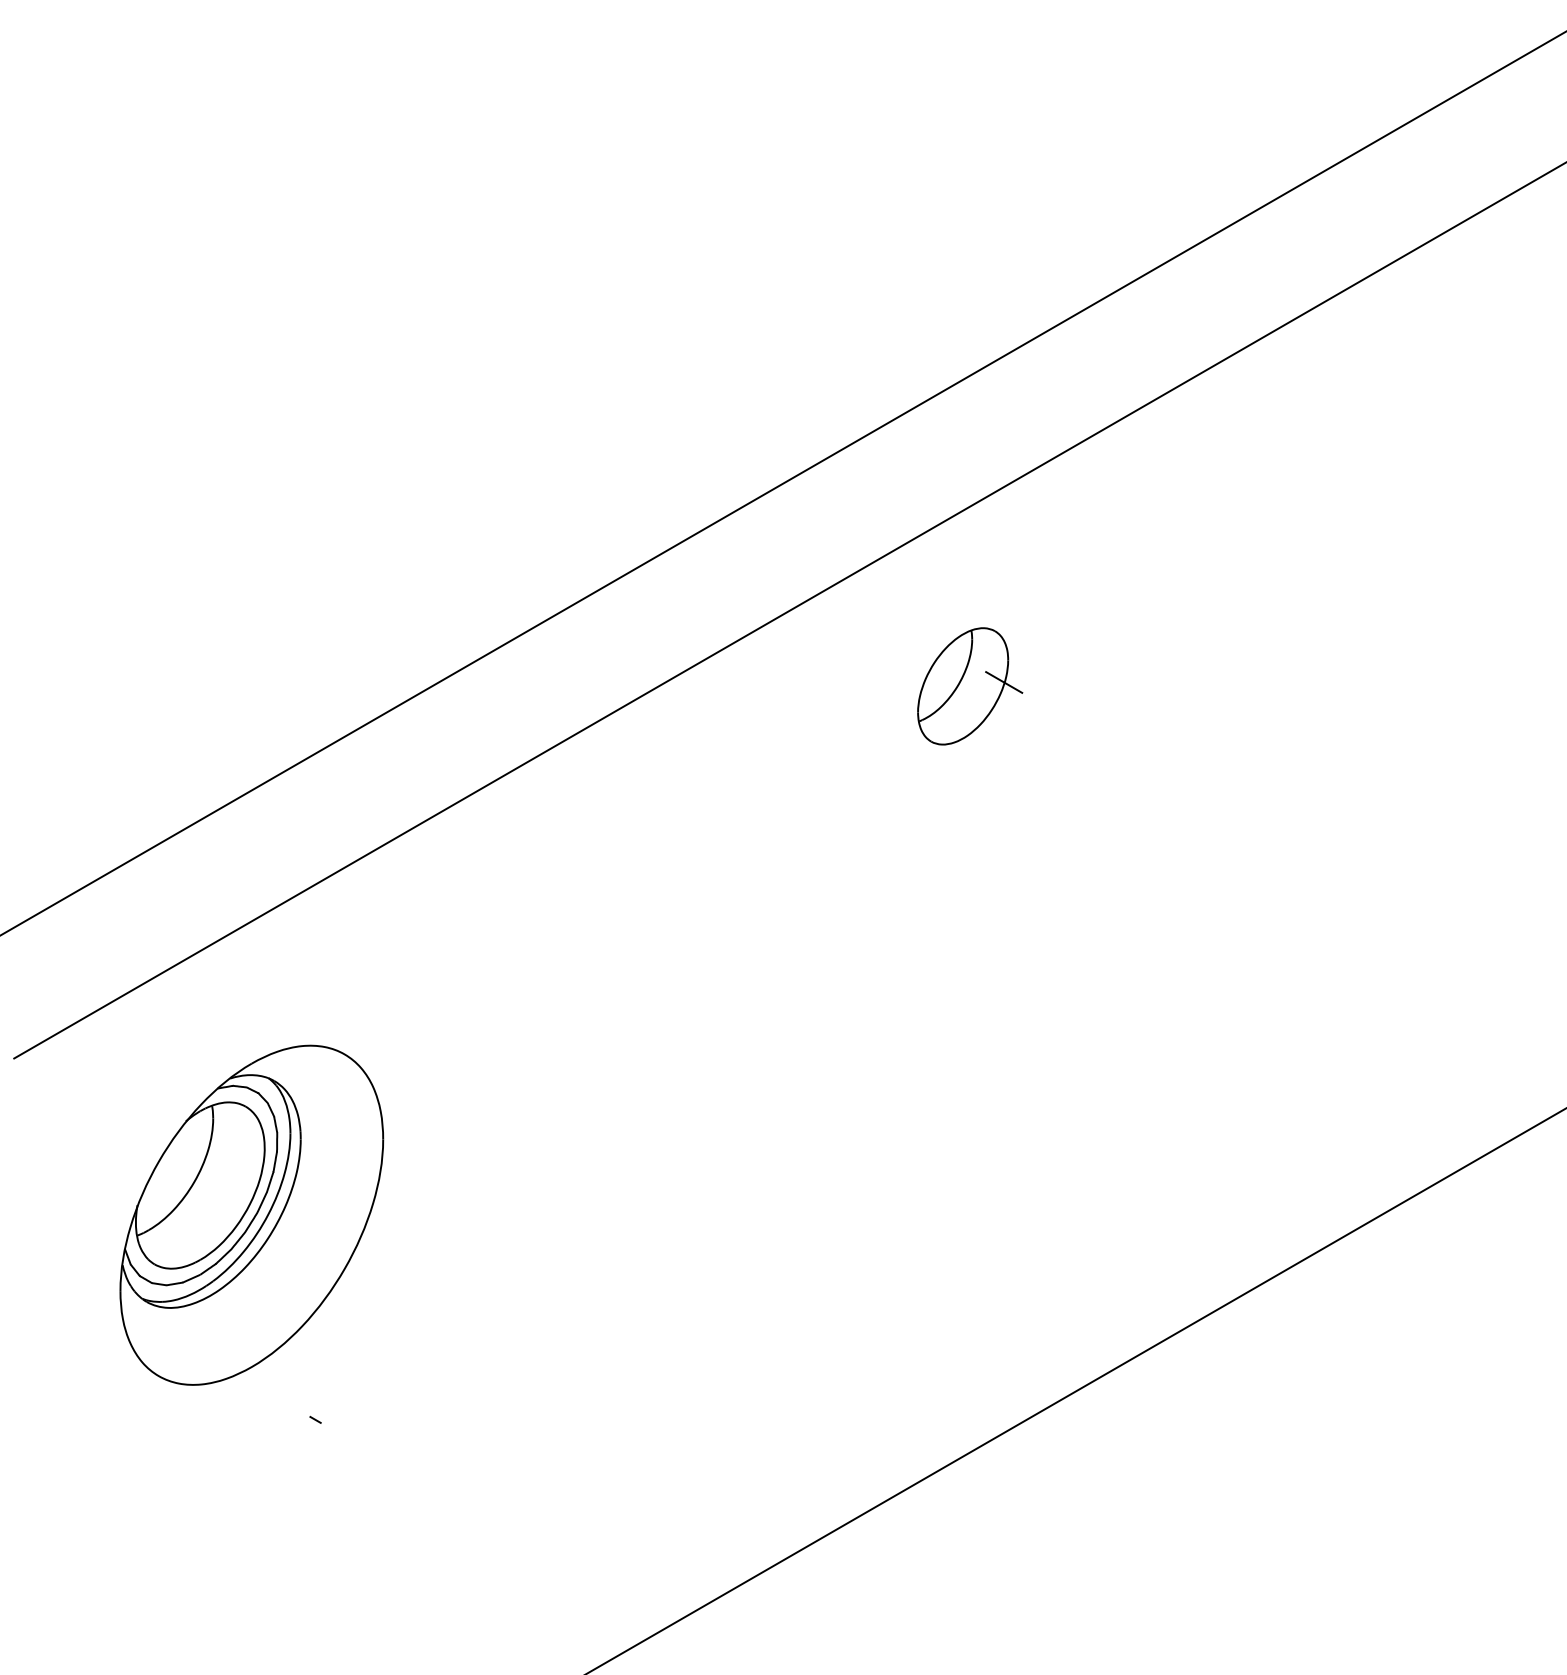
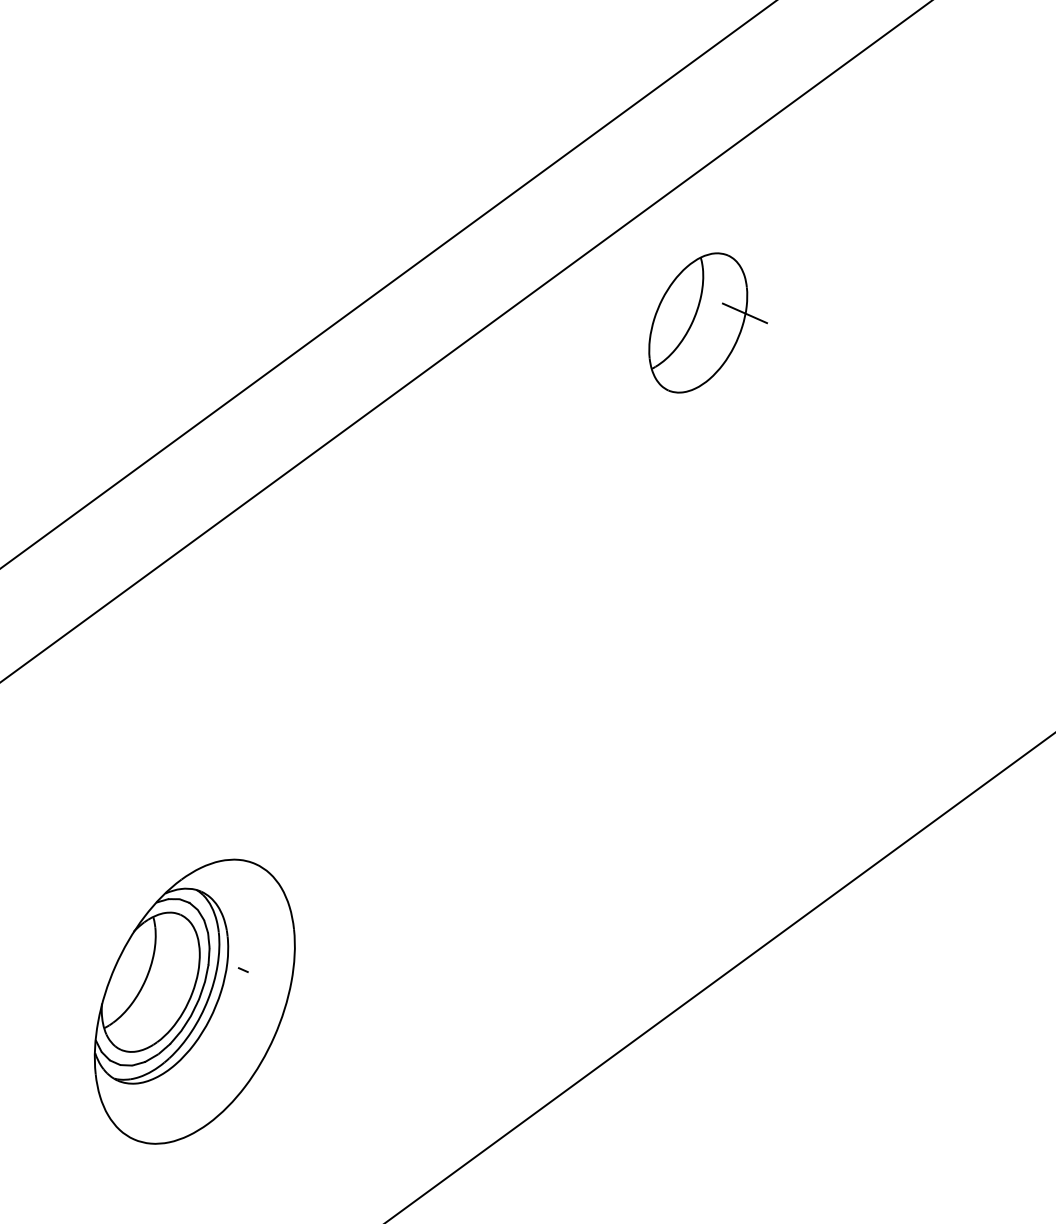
part: (969, 686) -> (705, 322), size x1.43
part: (251, 1214) -> (194, 1001), moved

